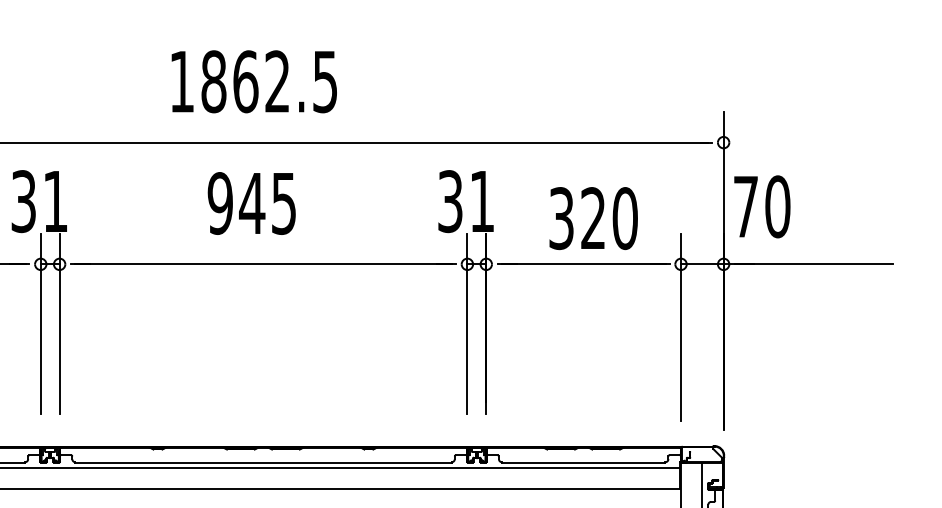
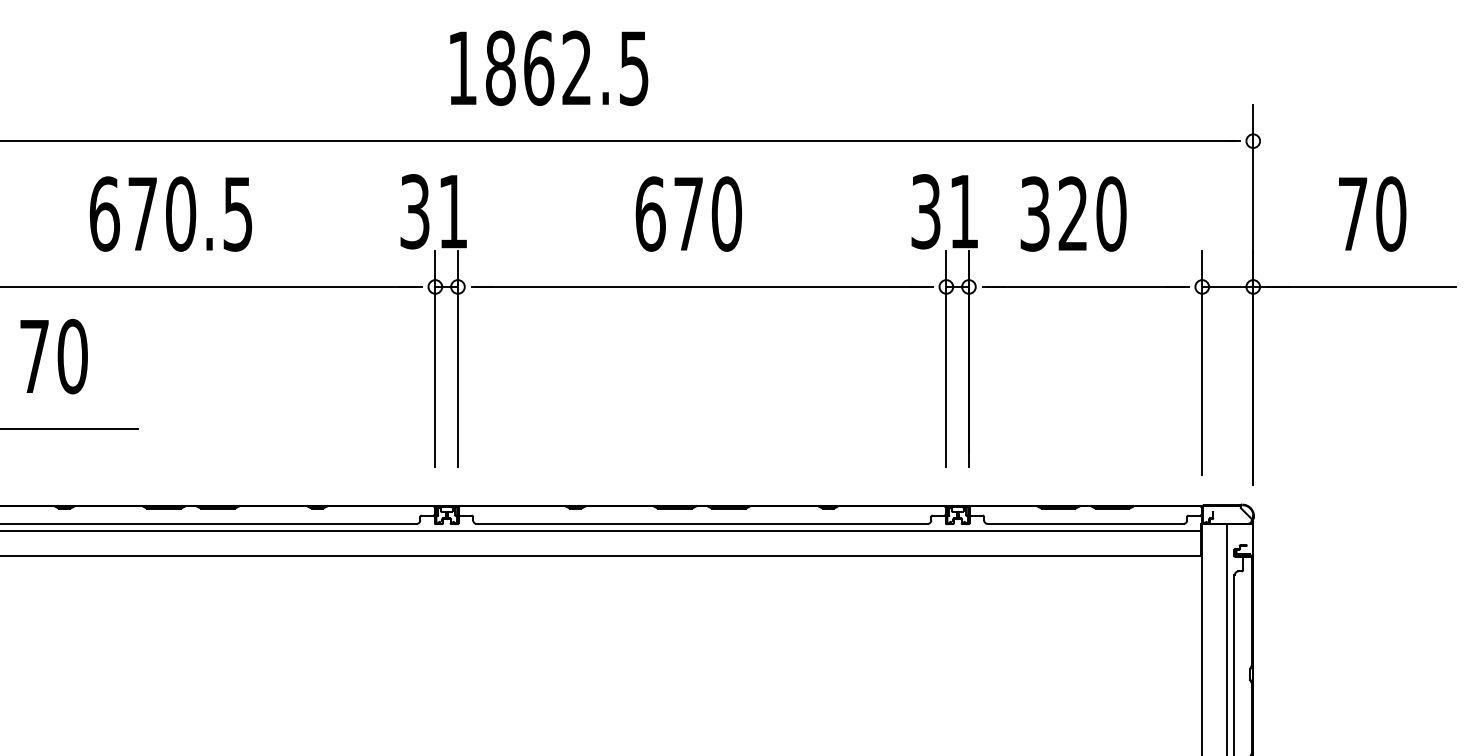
text: (254, 81) -> (549, 67), moved
text: (252, 203) -> (688, 213), 945 -> 670
text: (762, 206) -> (1372, 213), moved
text: (593, 218) -> (1073, 213), moved

